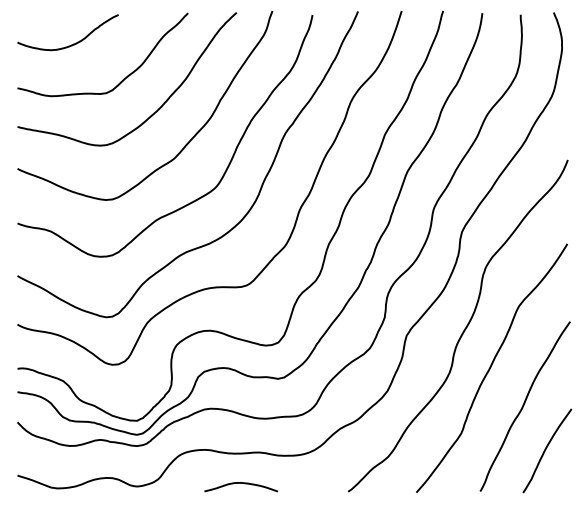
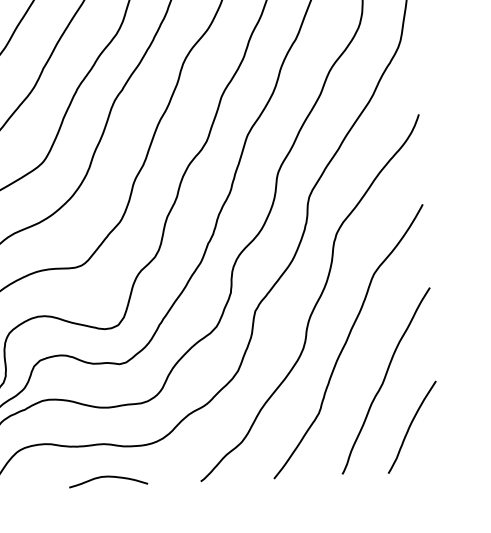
curve: (240, 483) -> (107, 477), moved

